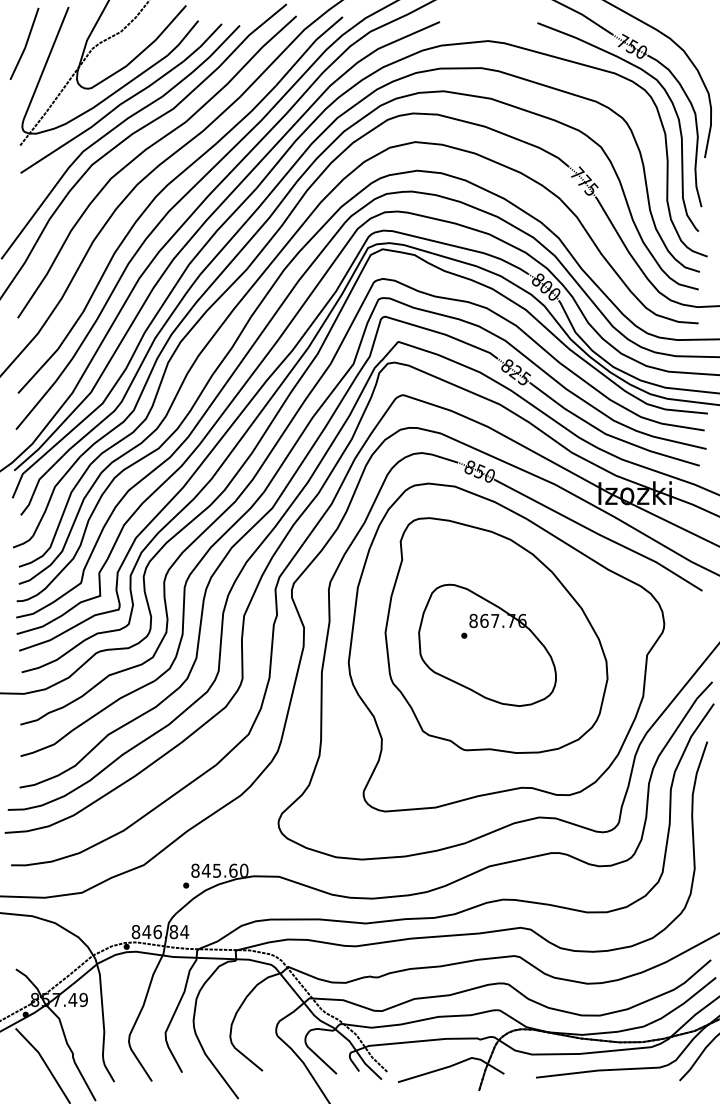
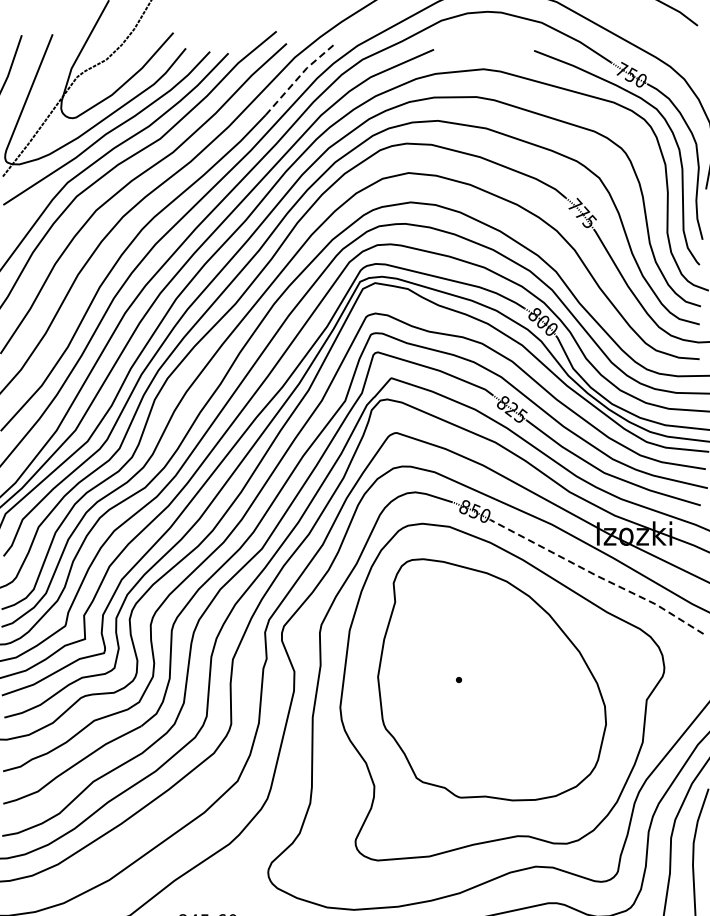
line: (308, 48) -> (298, 76), solid -> dashed
line: (598, 534) -> (596, 576), solid -> dashed
part: (487, 644) -> (482, 688), removed

